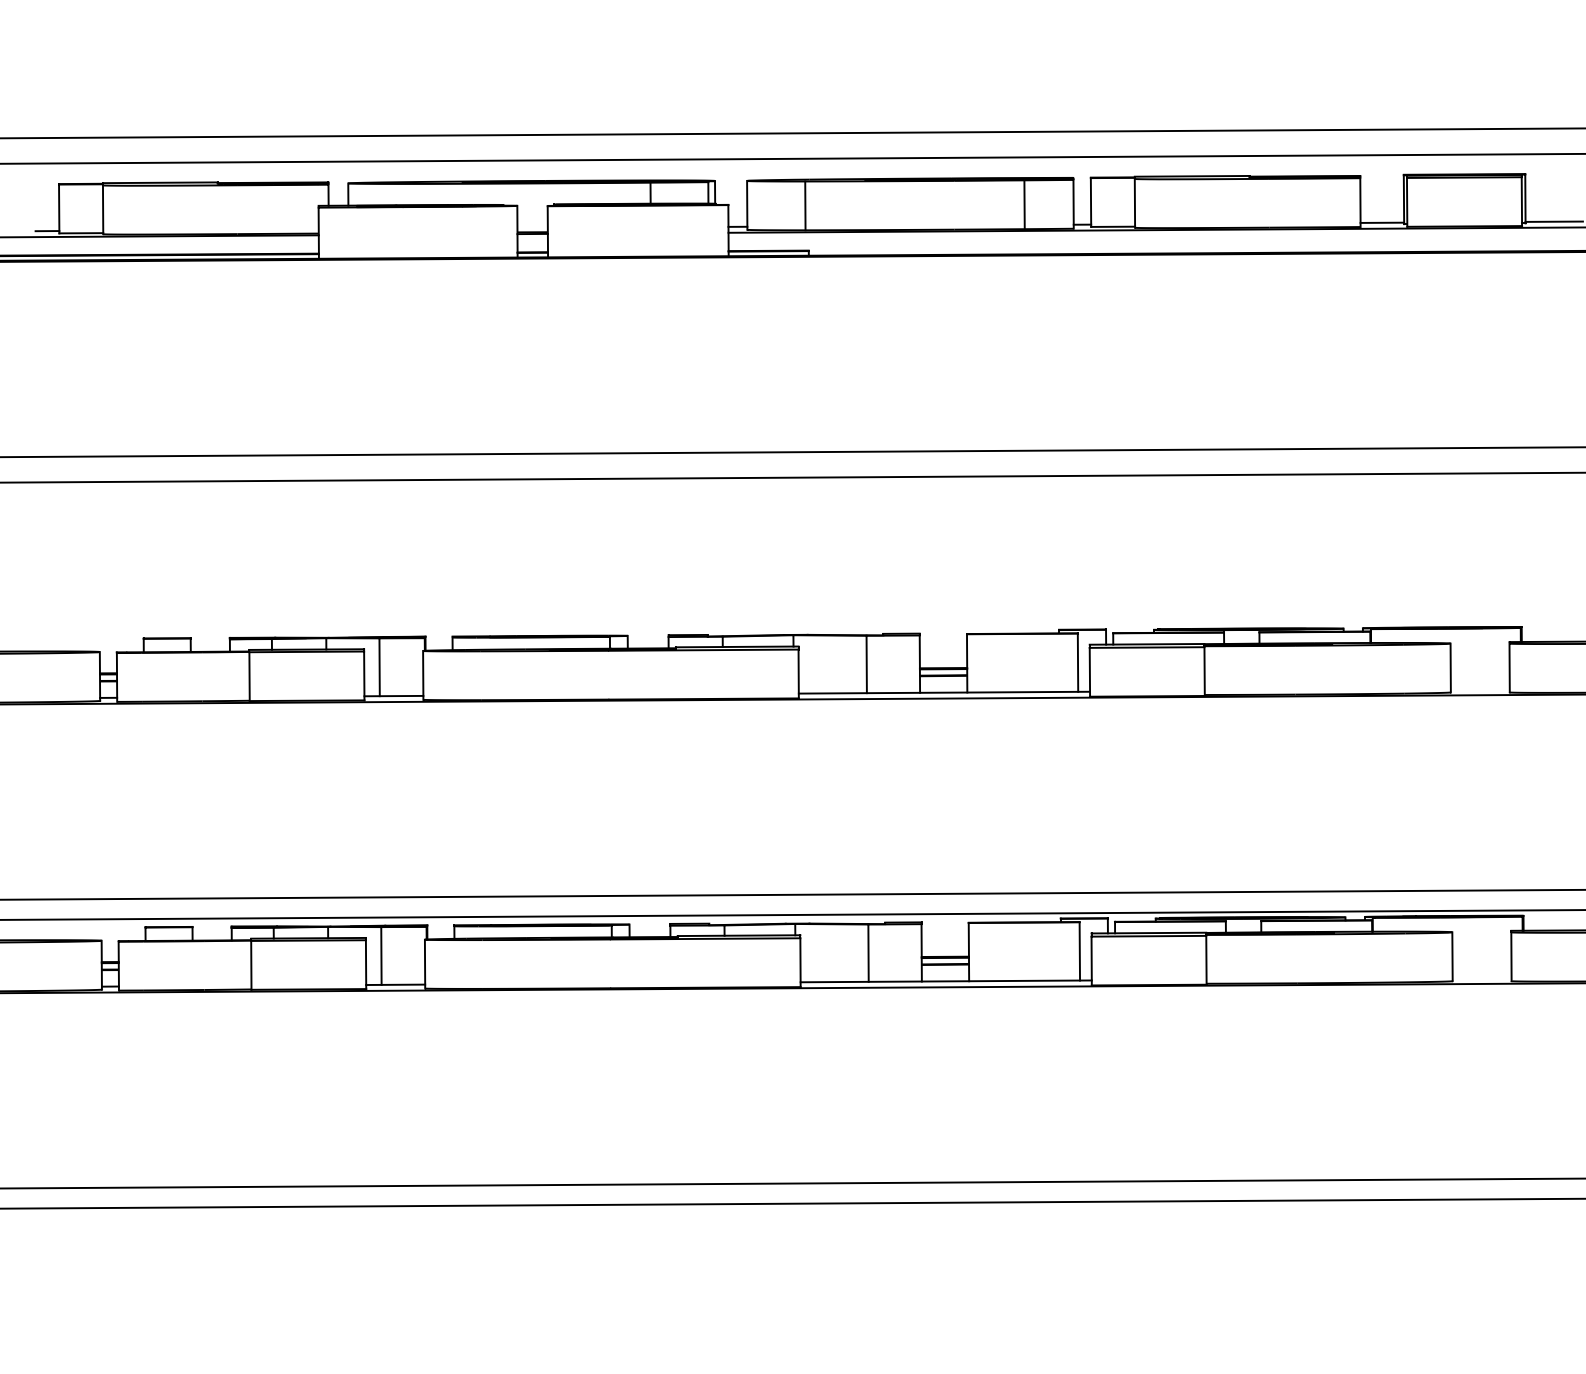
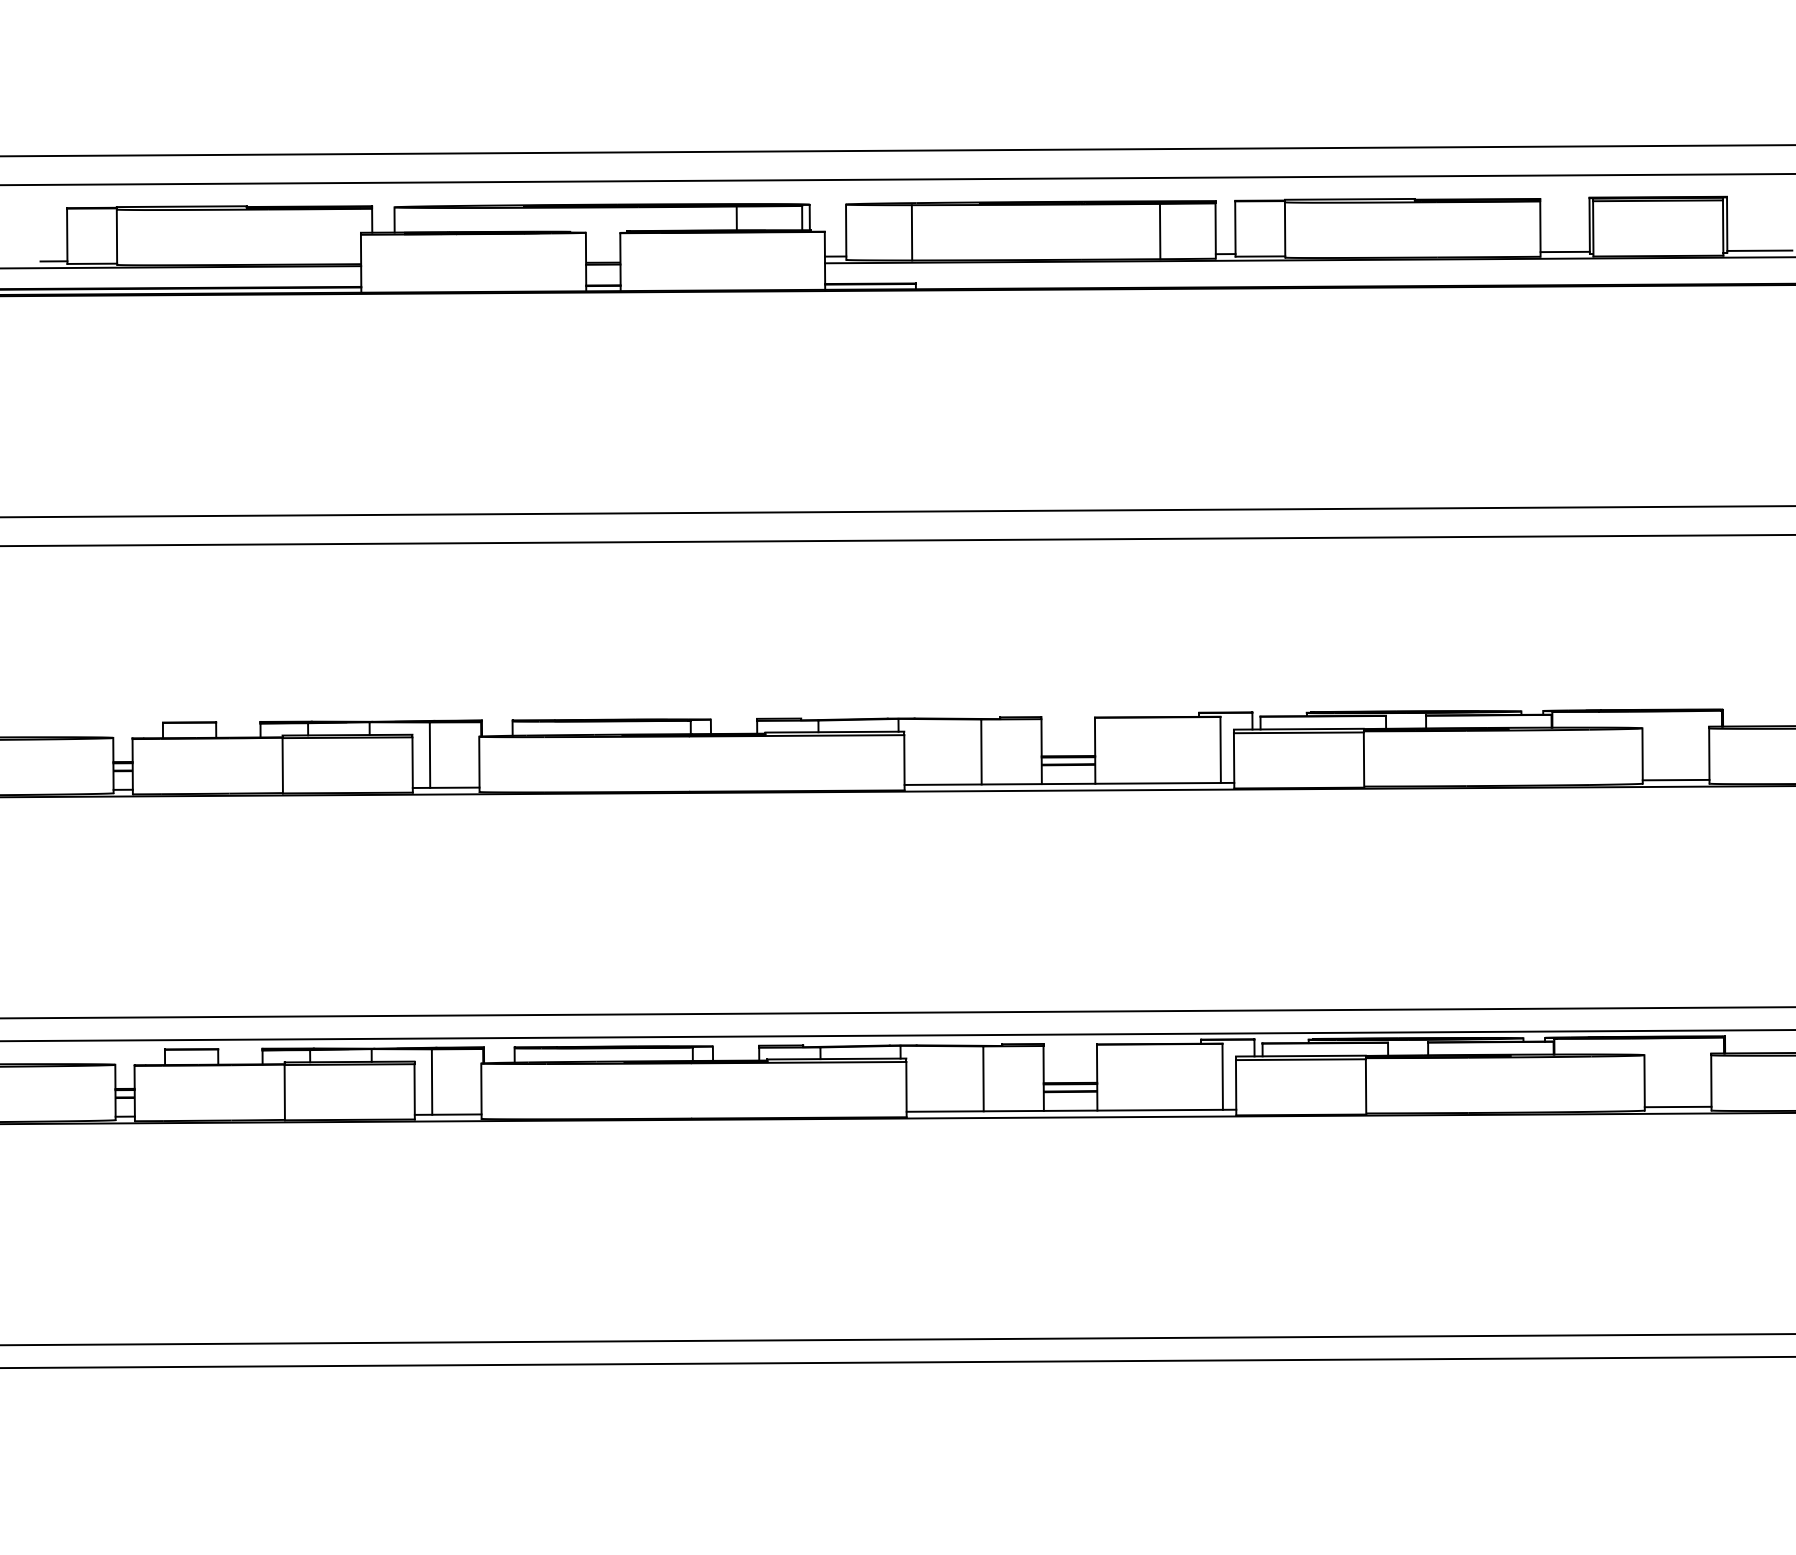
line: (1479, 688) -> (1675, 779), added
line: (1481, 977) -> (1677, 1106), added

